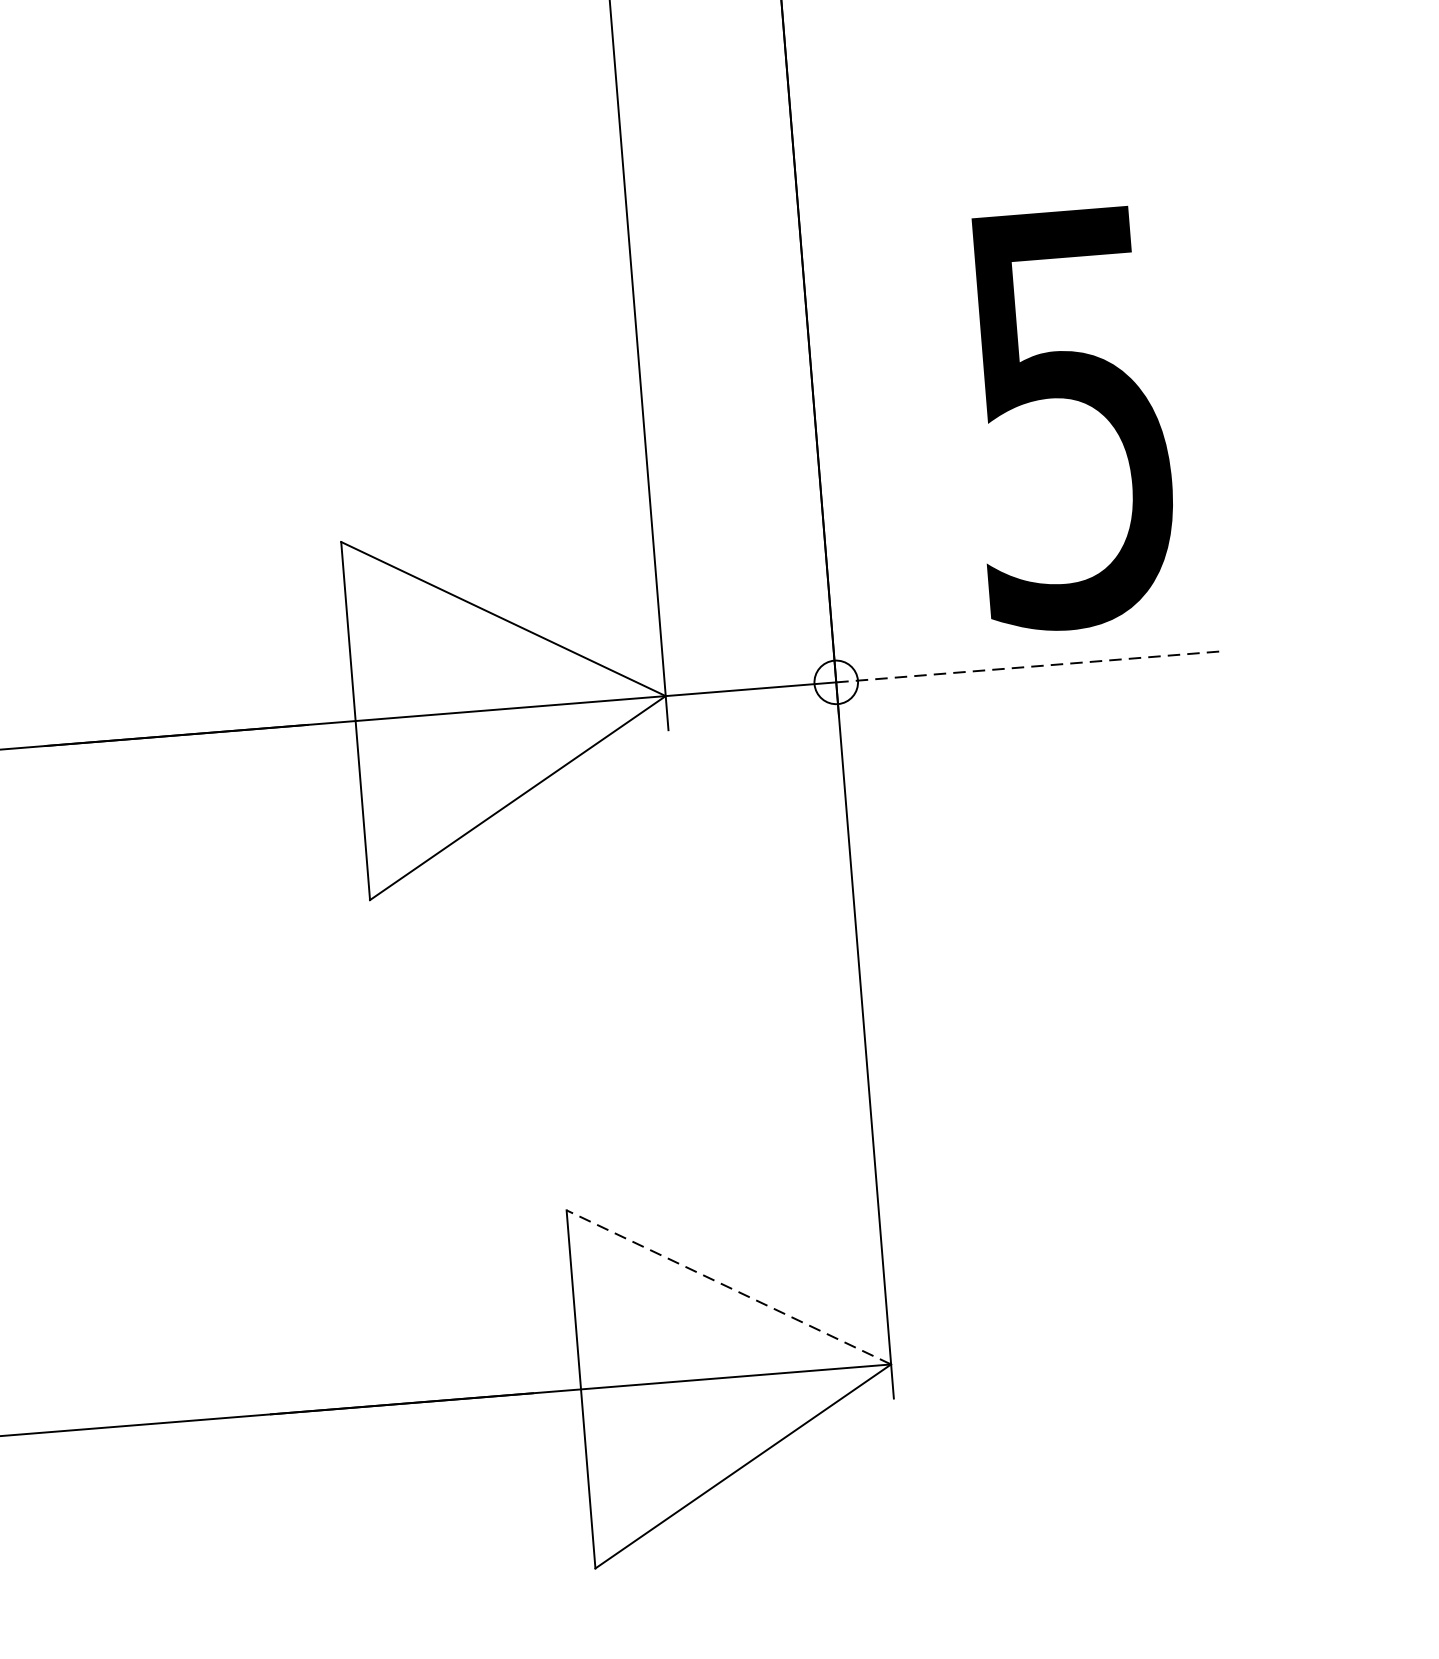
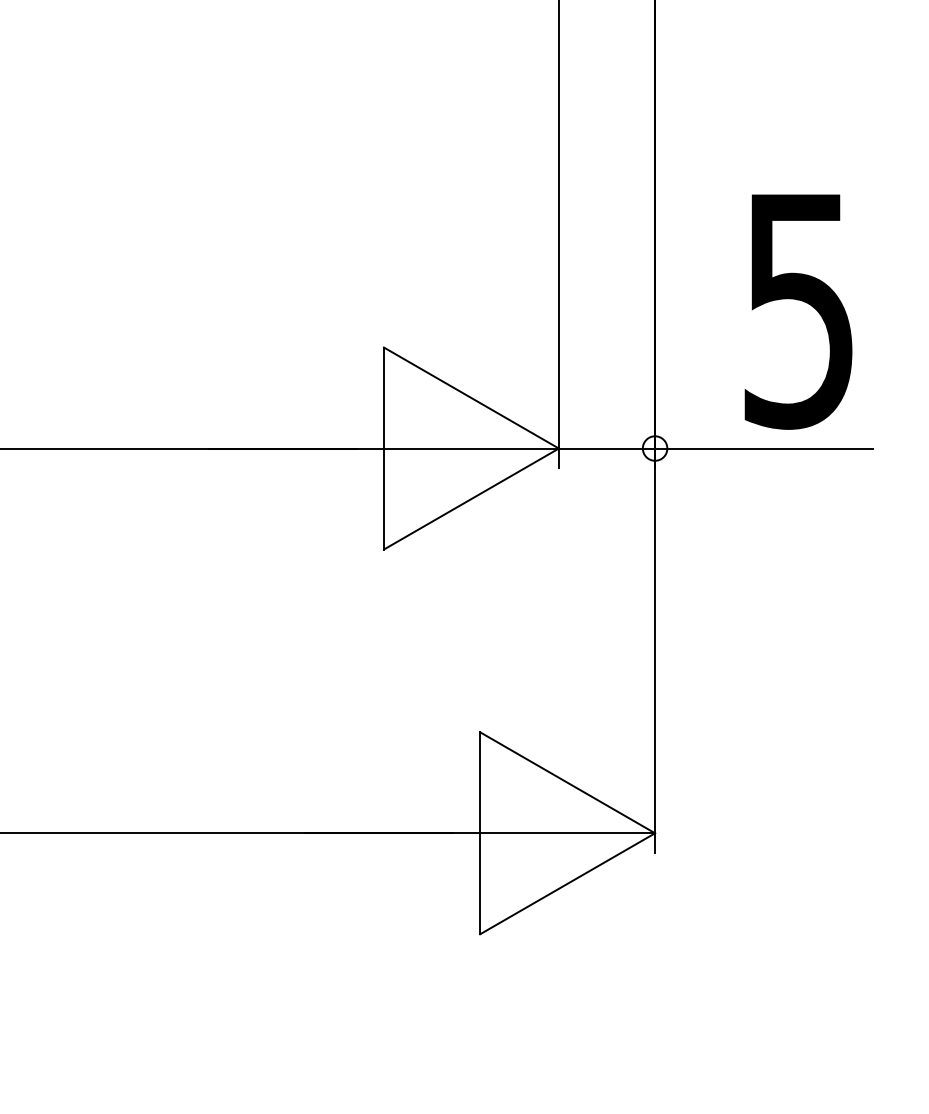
line: (1030, 666) -> (764, 448), dashed -> solid
line: (728, 1286) -> (567, 782), dashed -> solid

